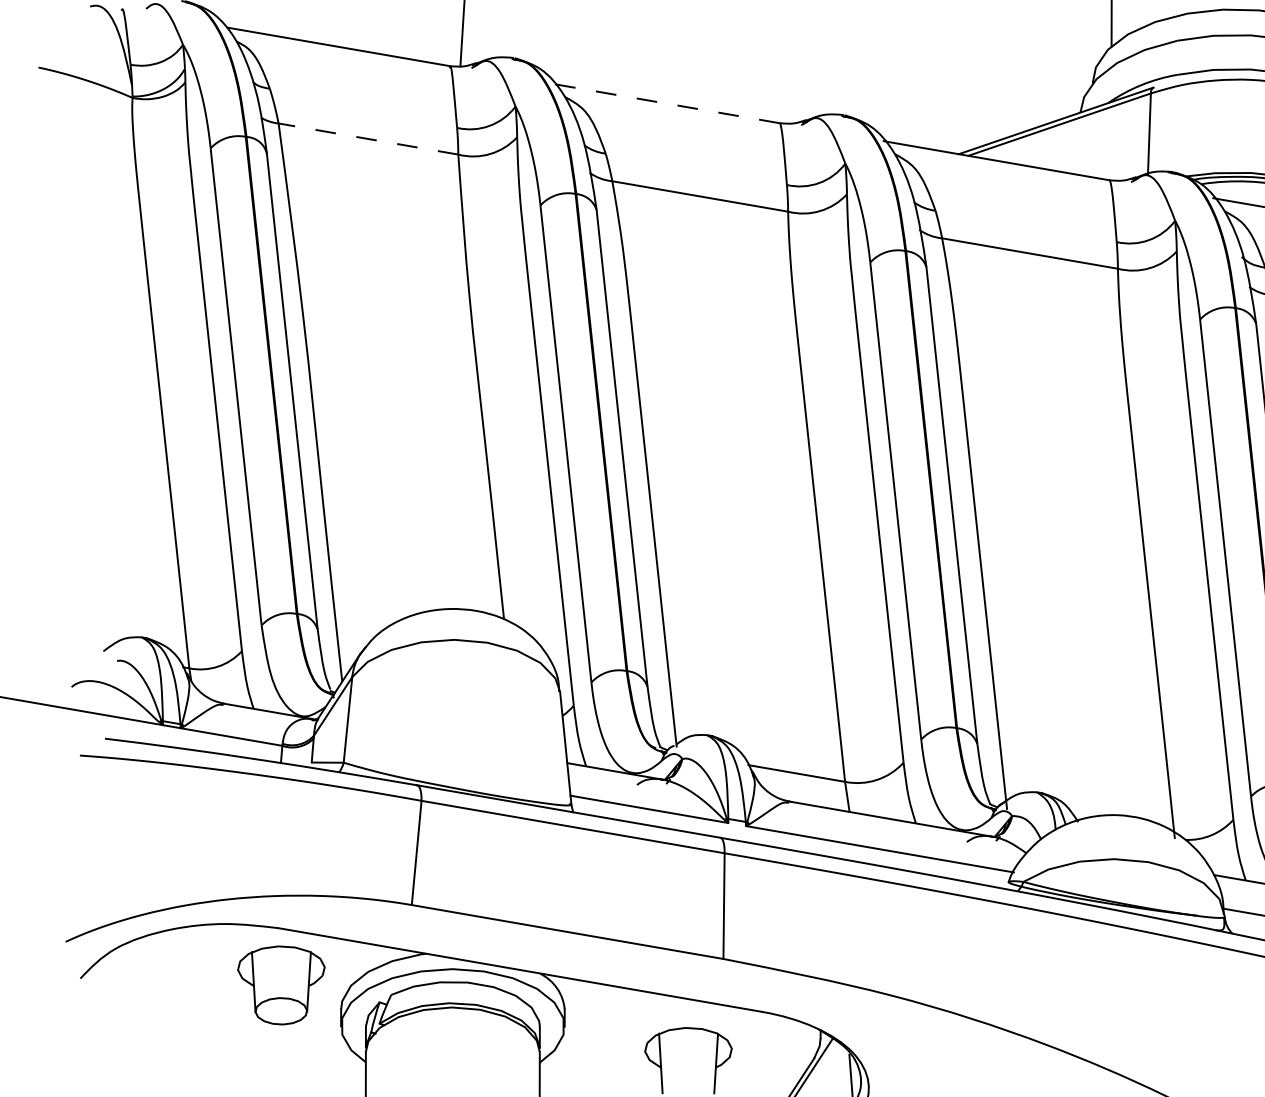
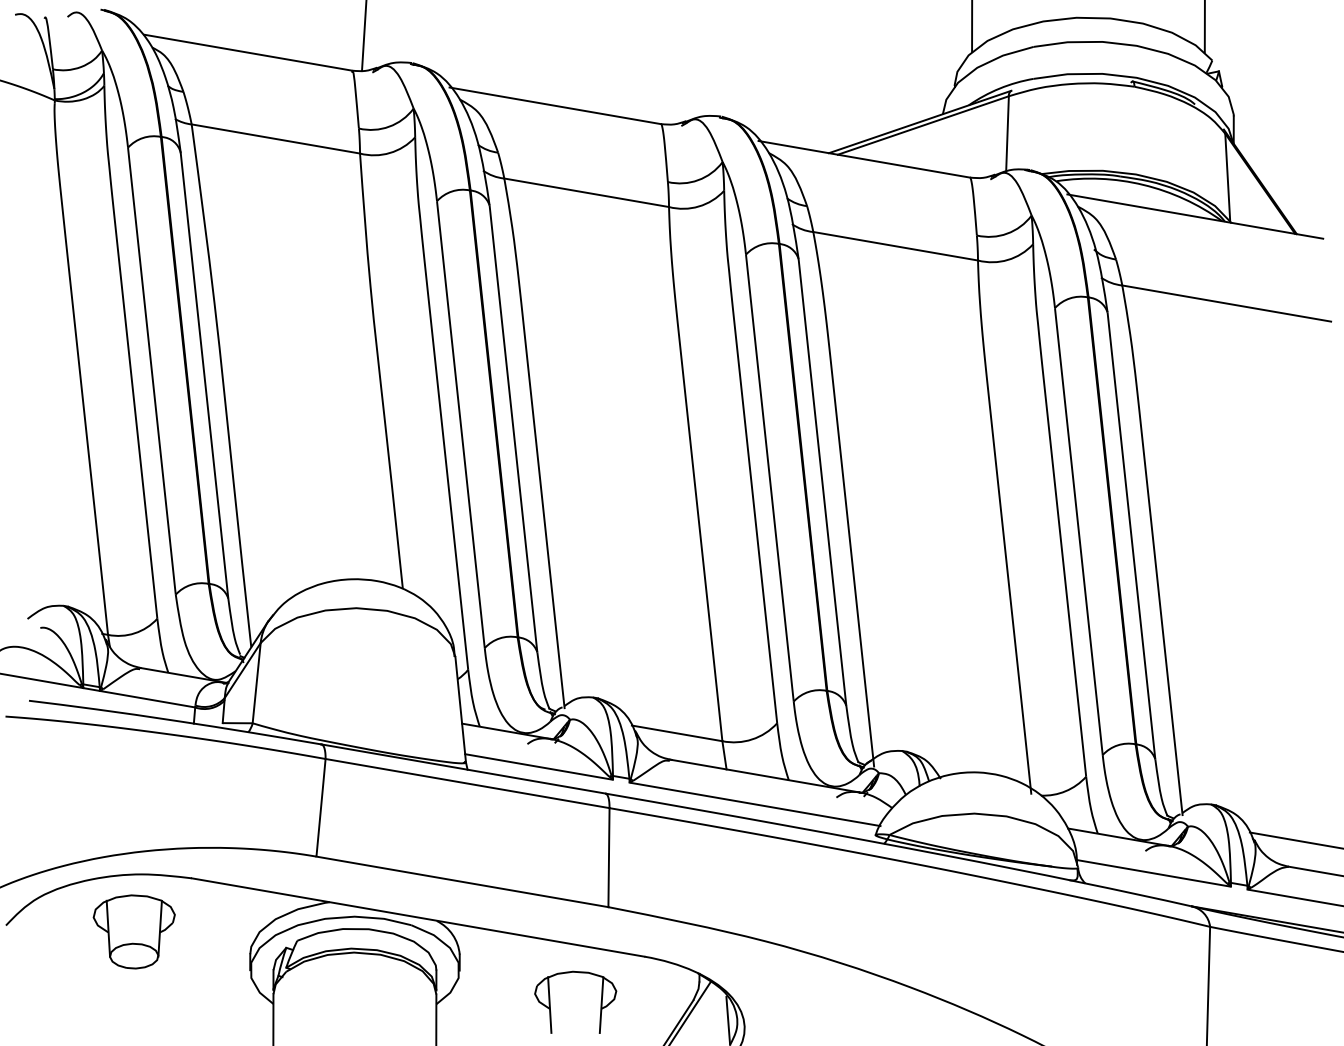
line: (665, 103) -> (554, 105), dashed -> solid
line: (368, 138) -> (275, 138), dashed -> solid
part: (280, 984) -> (133, 931), moved

